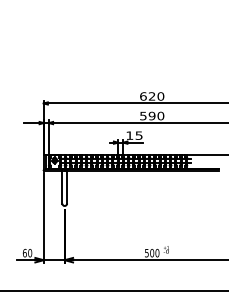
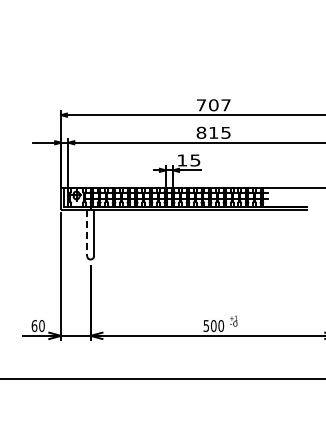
text: (151, 96) -> (213, 105), 620 -> 707
text: (151, 115) -> (213, 132), 590 -> 815
line: (62, 187) -> (87, 233), solid -> dashed

